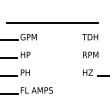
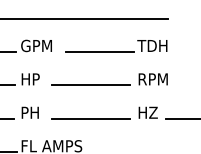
line: (62, 40) -> (100, 52), added
line: (57, 58) -> (90, 86), added
line: (57, 75) -> (90, 118), added

